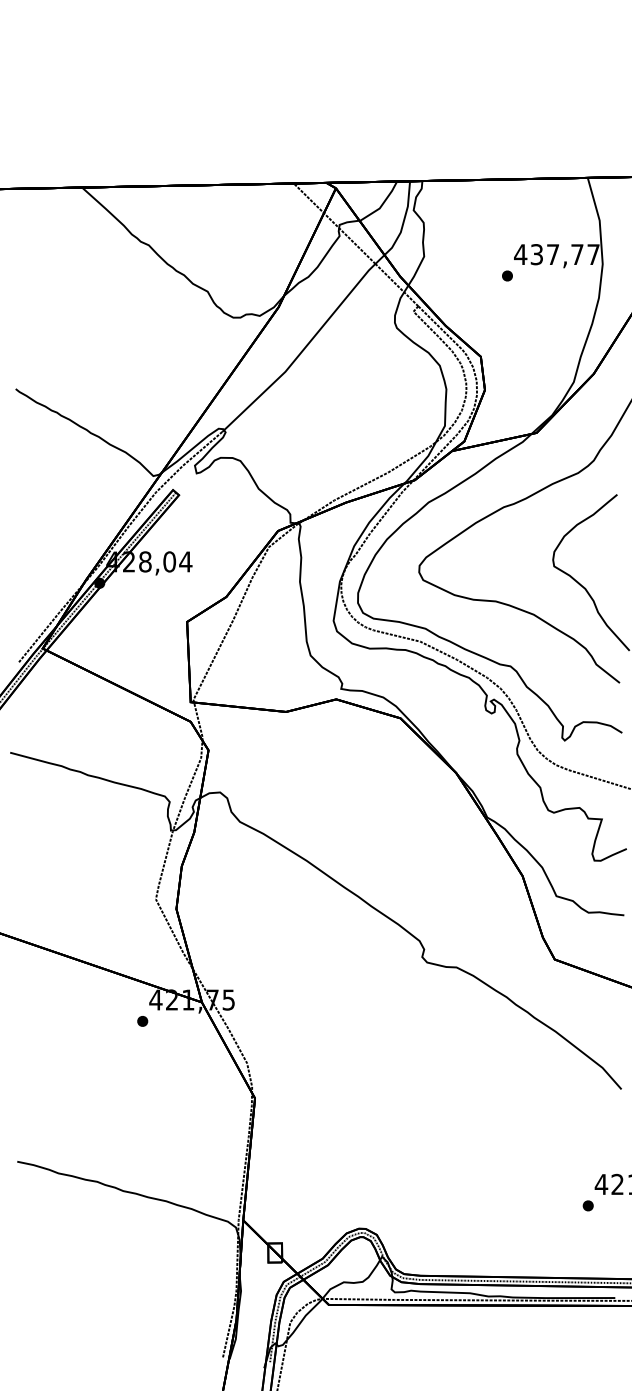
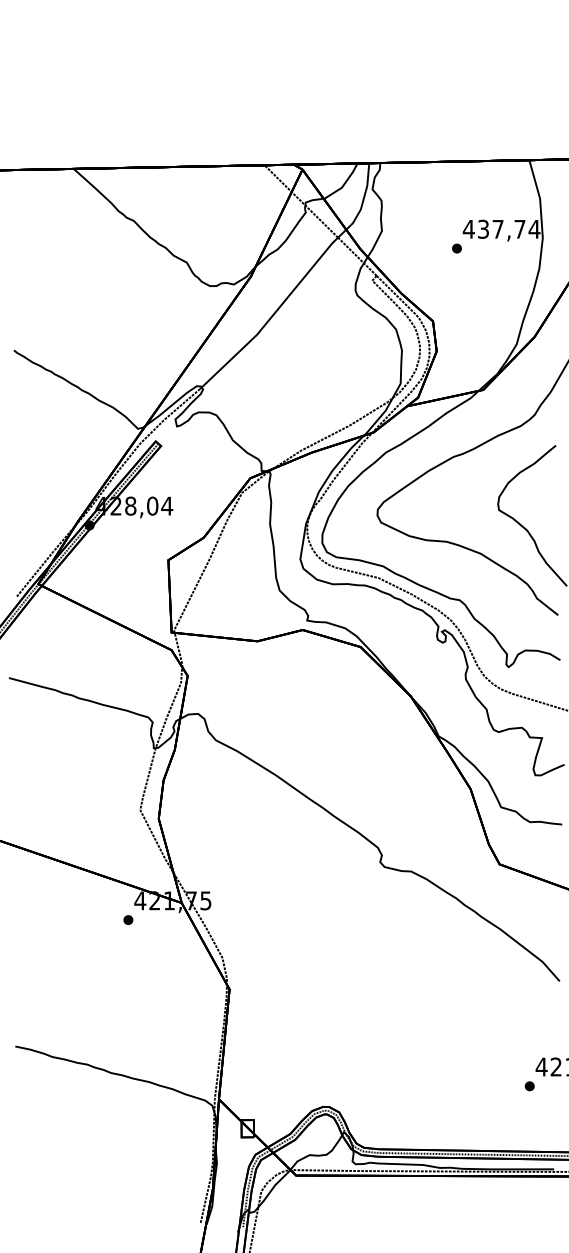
text: (593, 254) -> (534, 229), 437,77 -> 437,74

